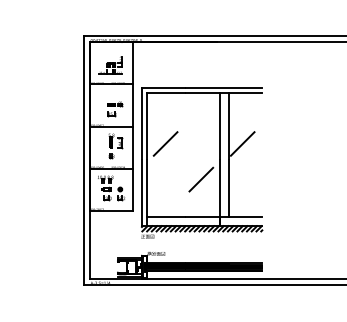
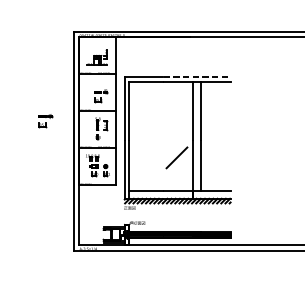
line: (224, 87) -> (197, 76), solid -> dashed
part: (52, 137) -> (46, 120), added
line: (165, 143) -> (145, 126), removed
line: (242, 143) -> (213, 126), removed

